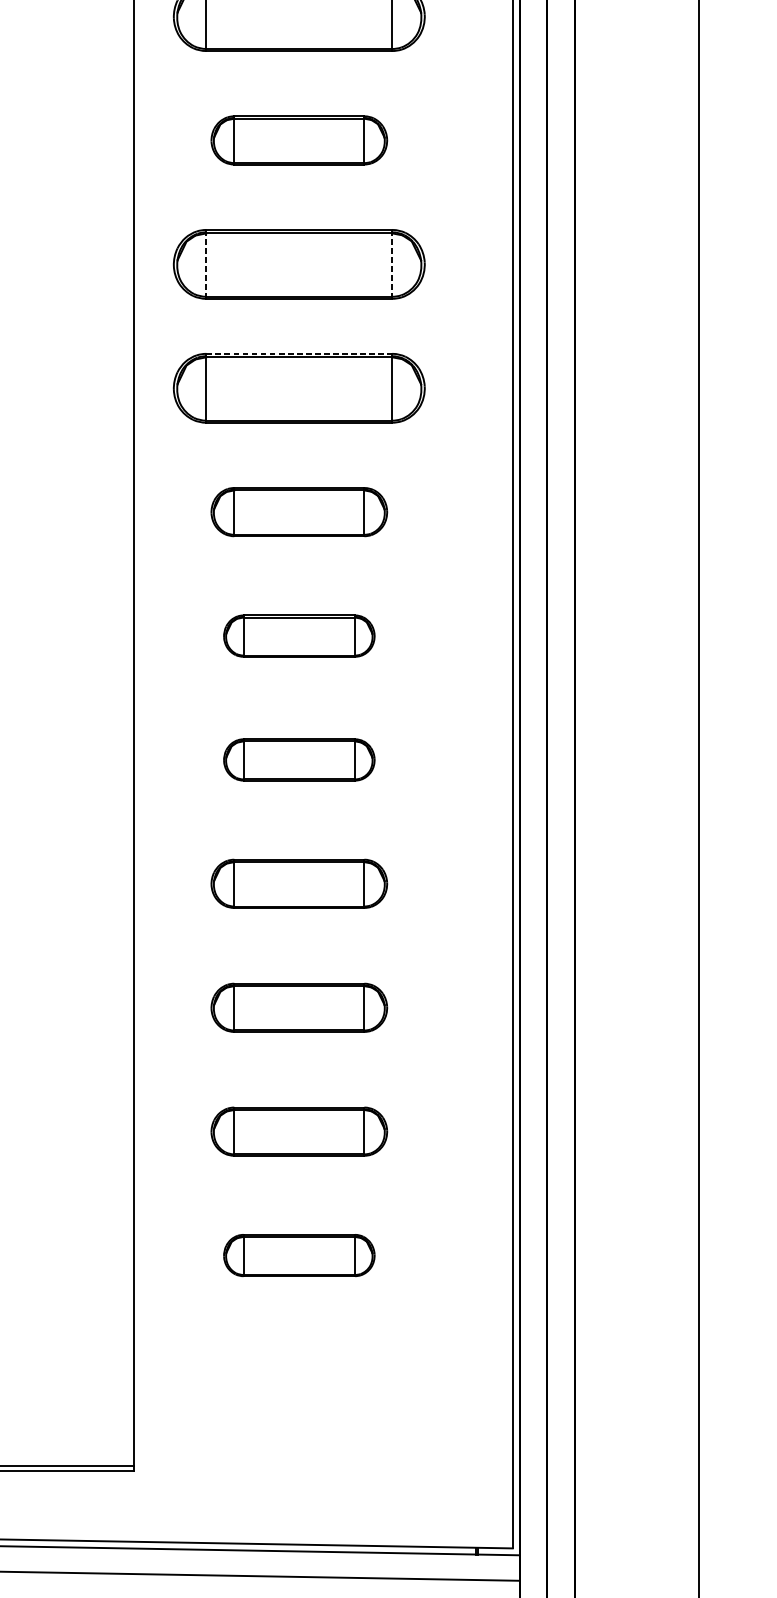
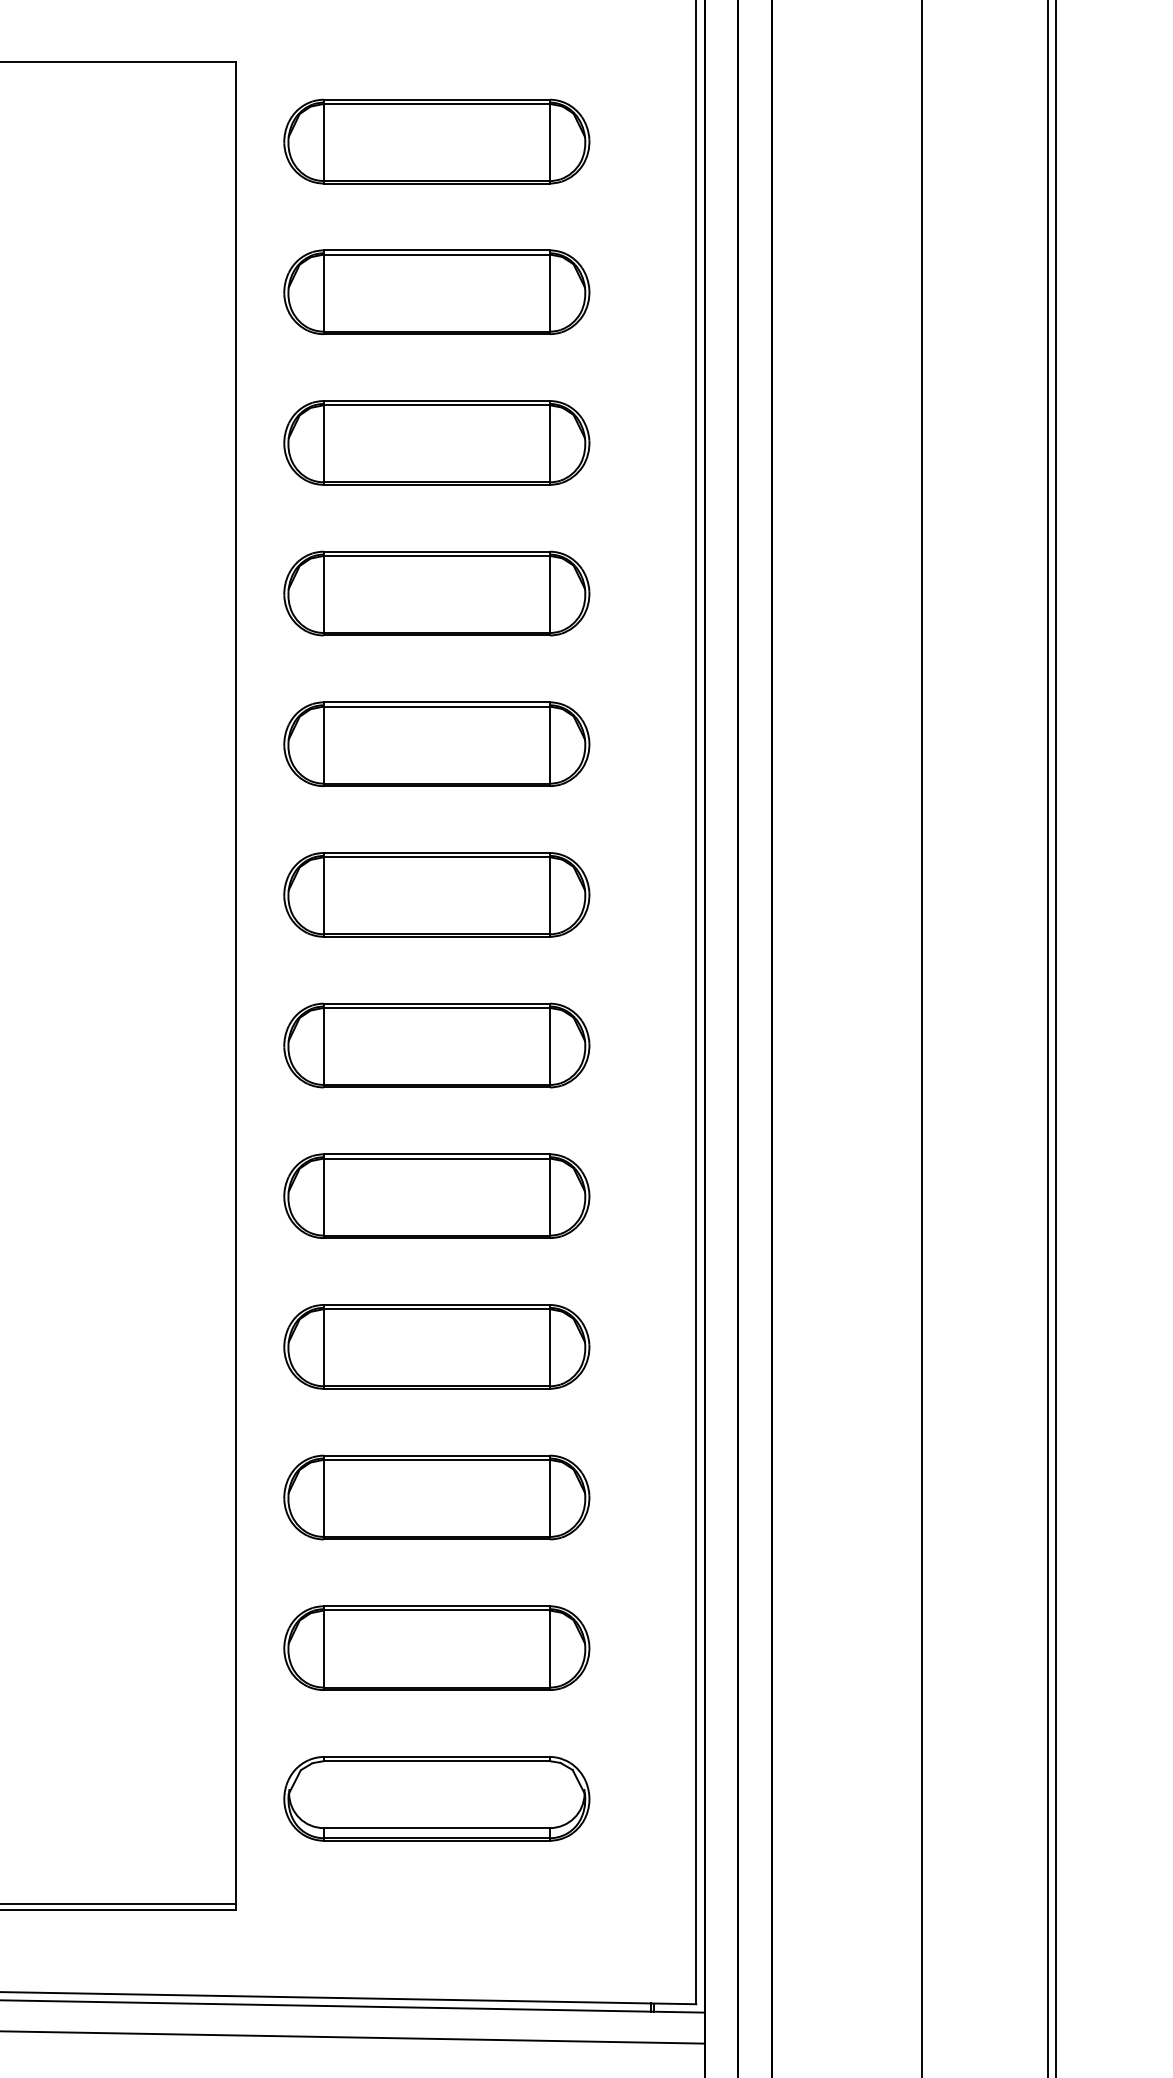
part: (299, 139) -> (436, 291), size x1.43
line: (206, 264) -> (323, 442), dashed -> solid
line: (391, 264) -> (549, 442), dashed -> solid
line: (299, 353) -> (436, 551), dashed -> solid
part: (299, 511) -> (436, 743), size x1.43
part: (299, 635) -> (436, 894), size x1.67
part: (299, 759) -> (436, 1045), size x1.67
part: (299, 883) -> (436, 1195), size x1.43
part: (299, 1007) -> (436, 1346), size x1.43
part: (299, 1131) -> (436, 1497), size x1.43
part: (299, 1255) -> (436, 1647), size x1.67
part: (299, 1379) -> (436, 1798), added

